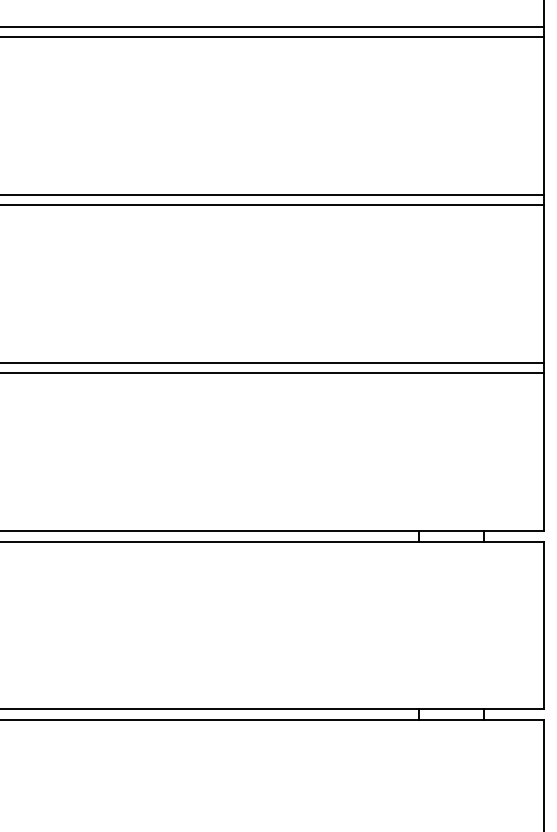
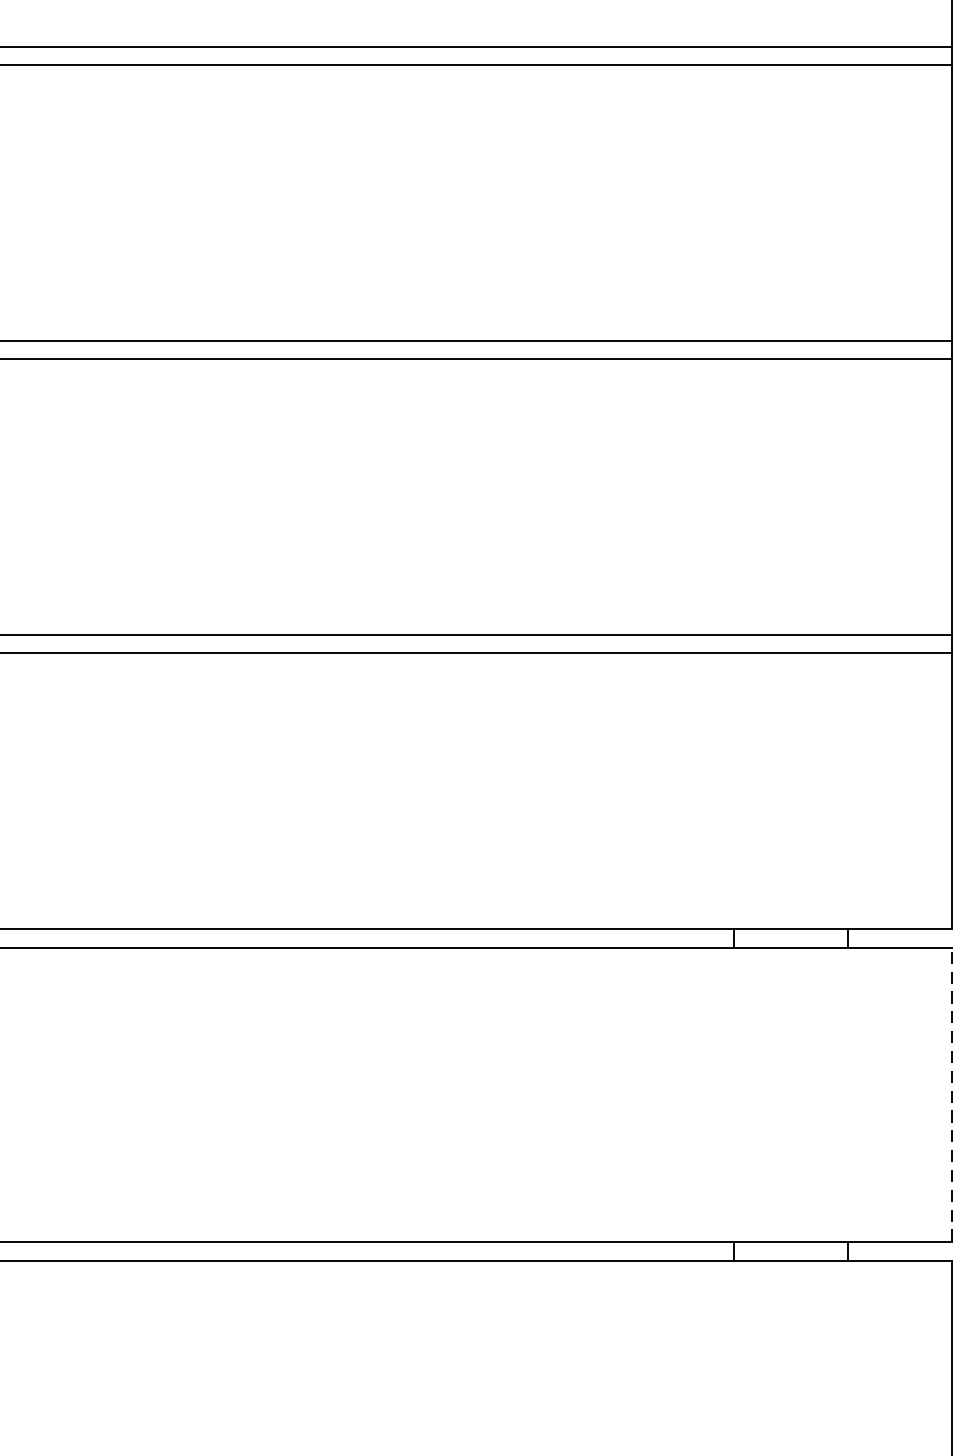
line: (543, 625) -> (951, 1094), solid -> dashed

